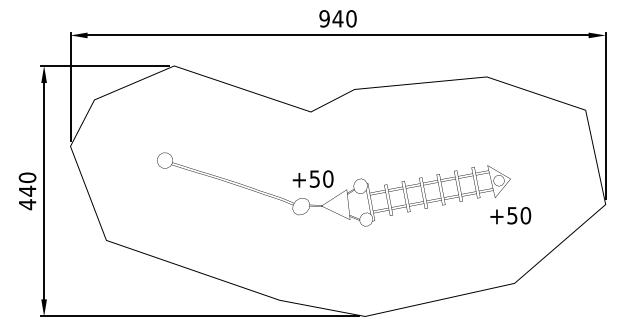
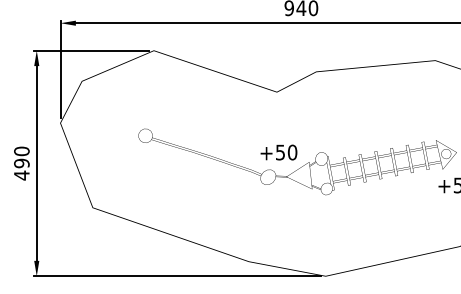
text: (27, 190) -> (21, 162), 440 -> 490

